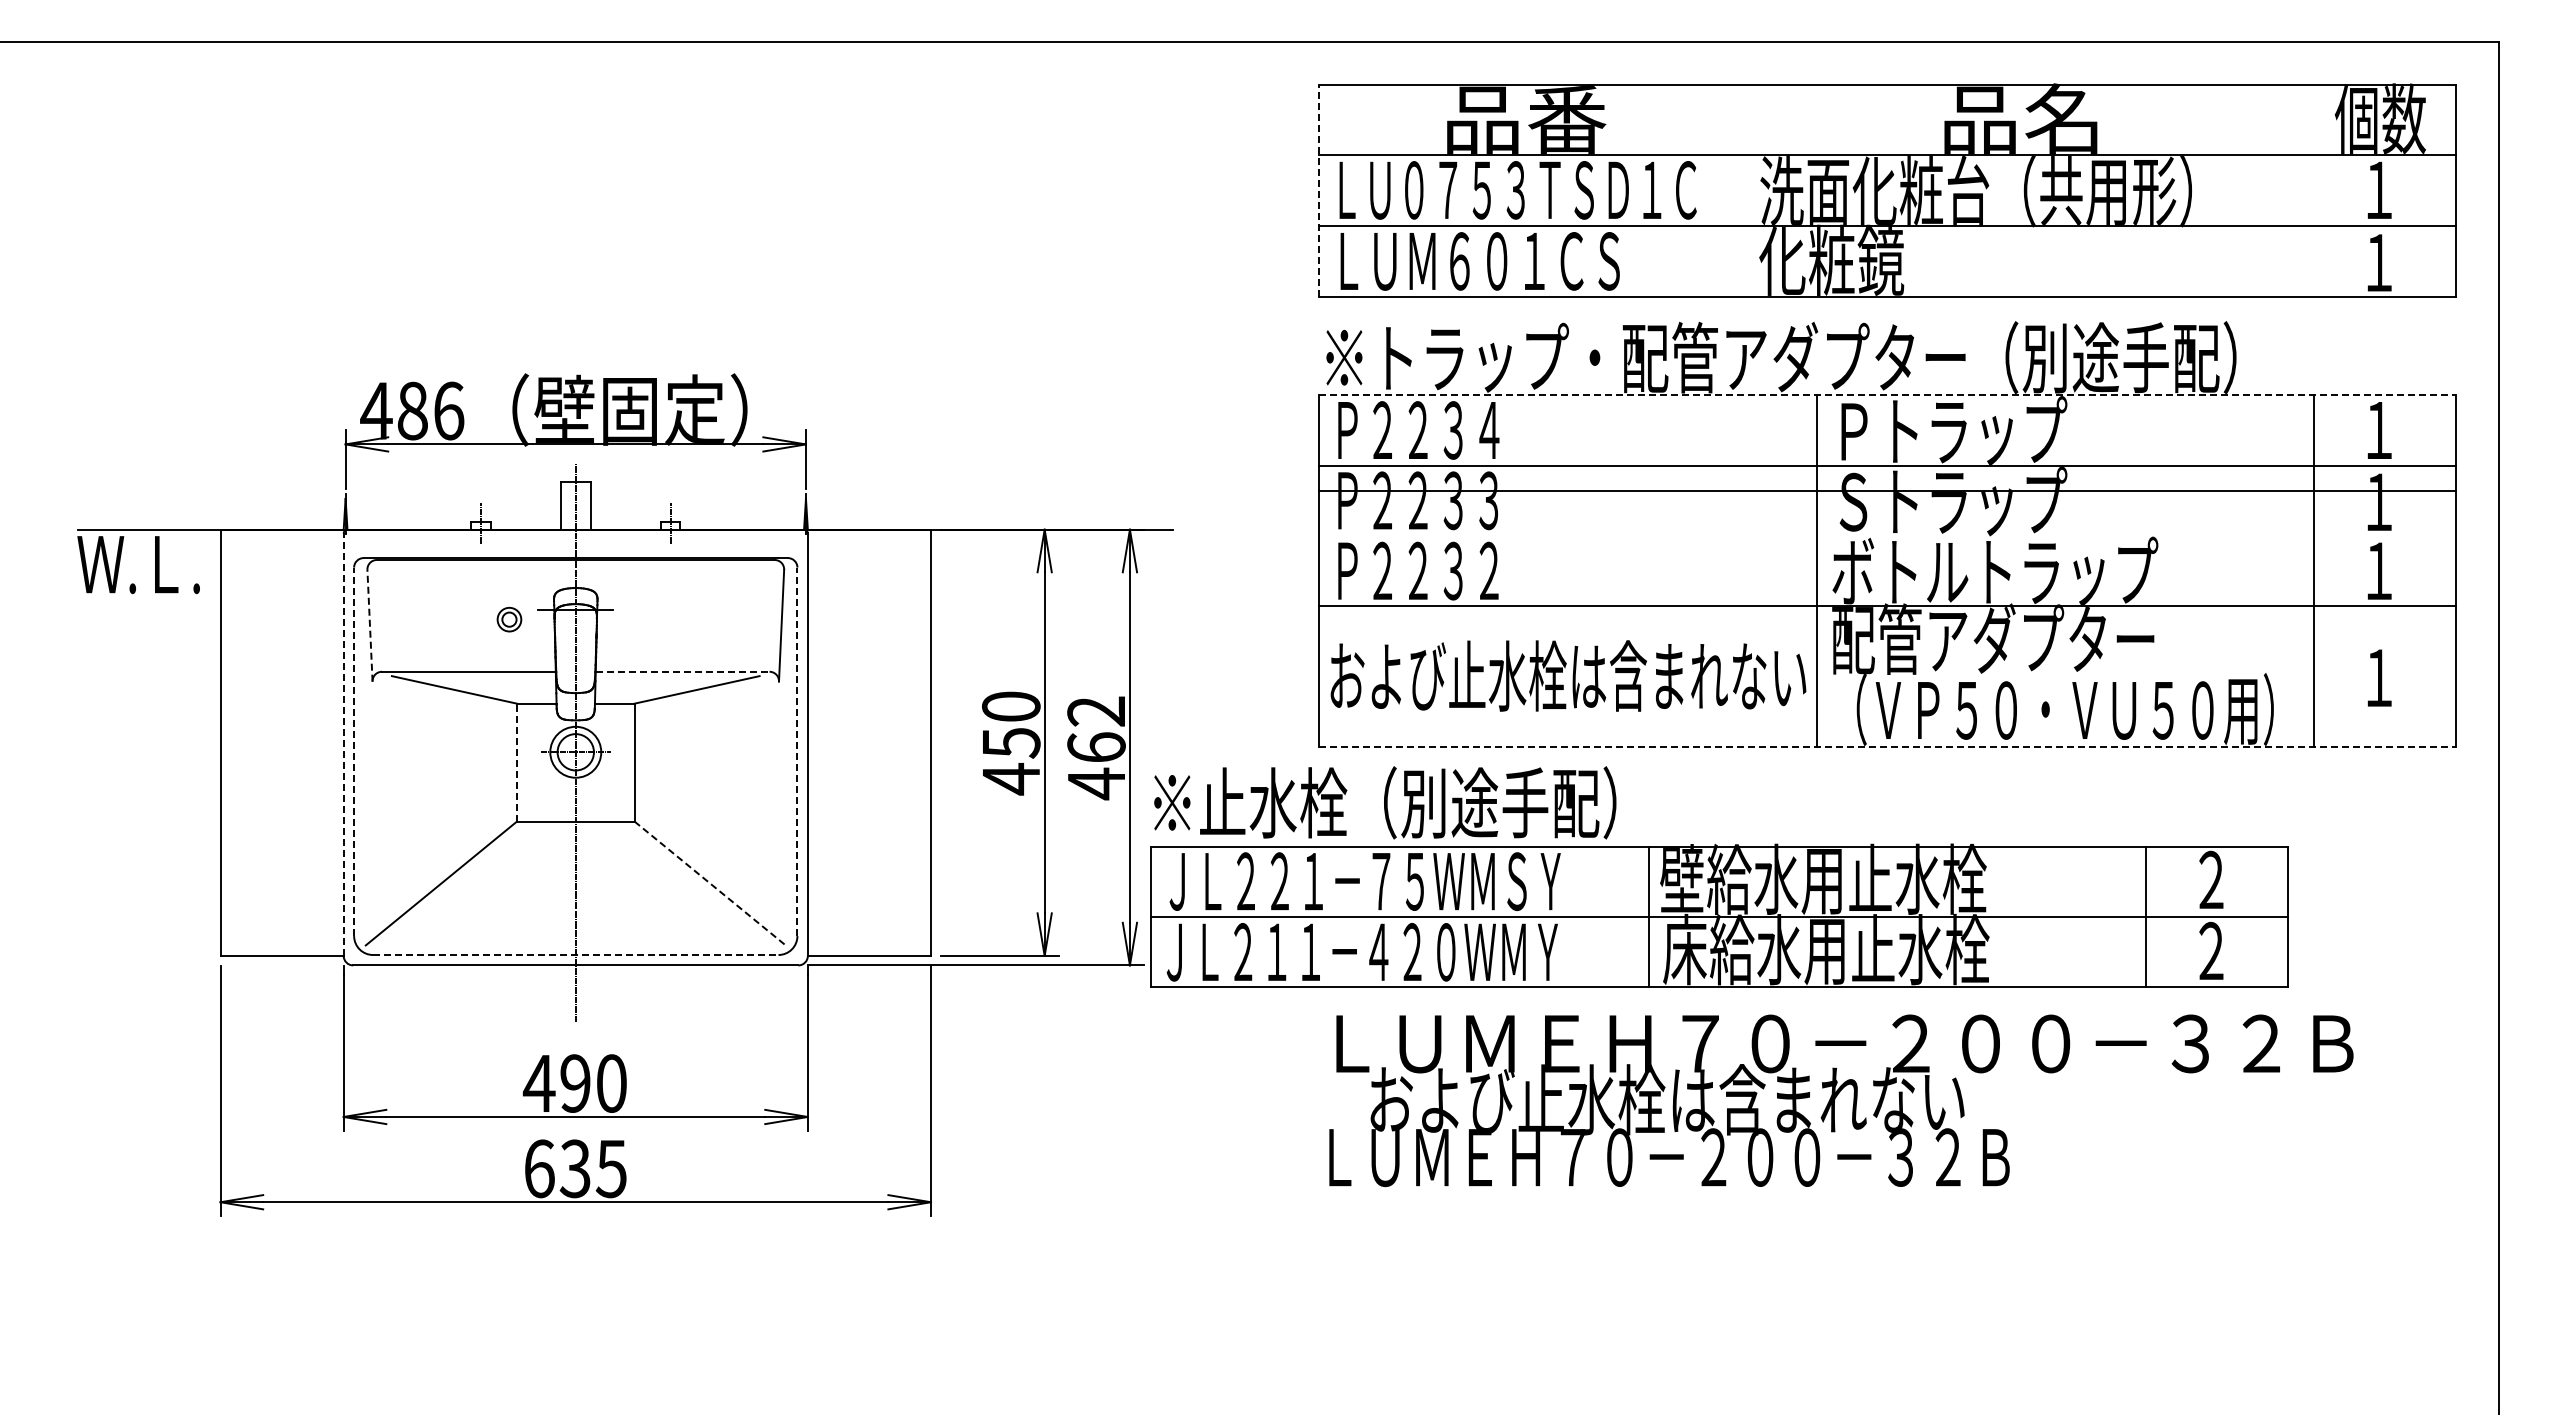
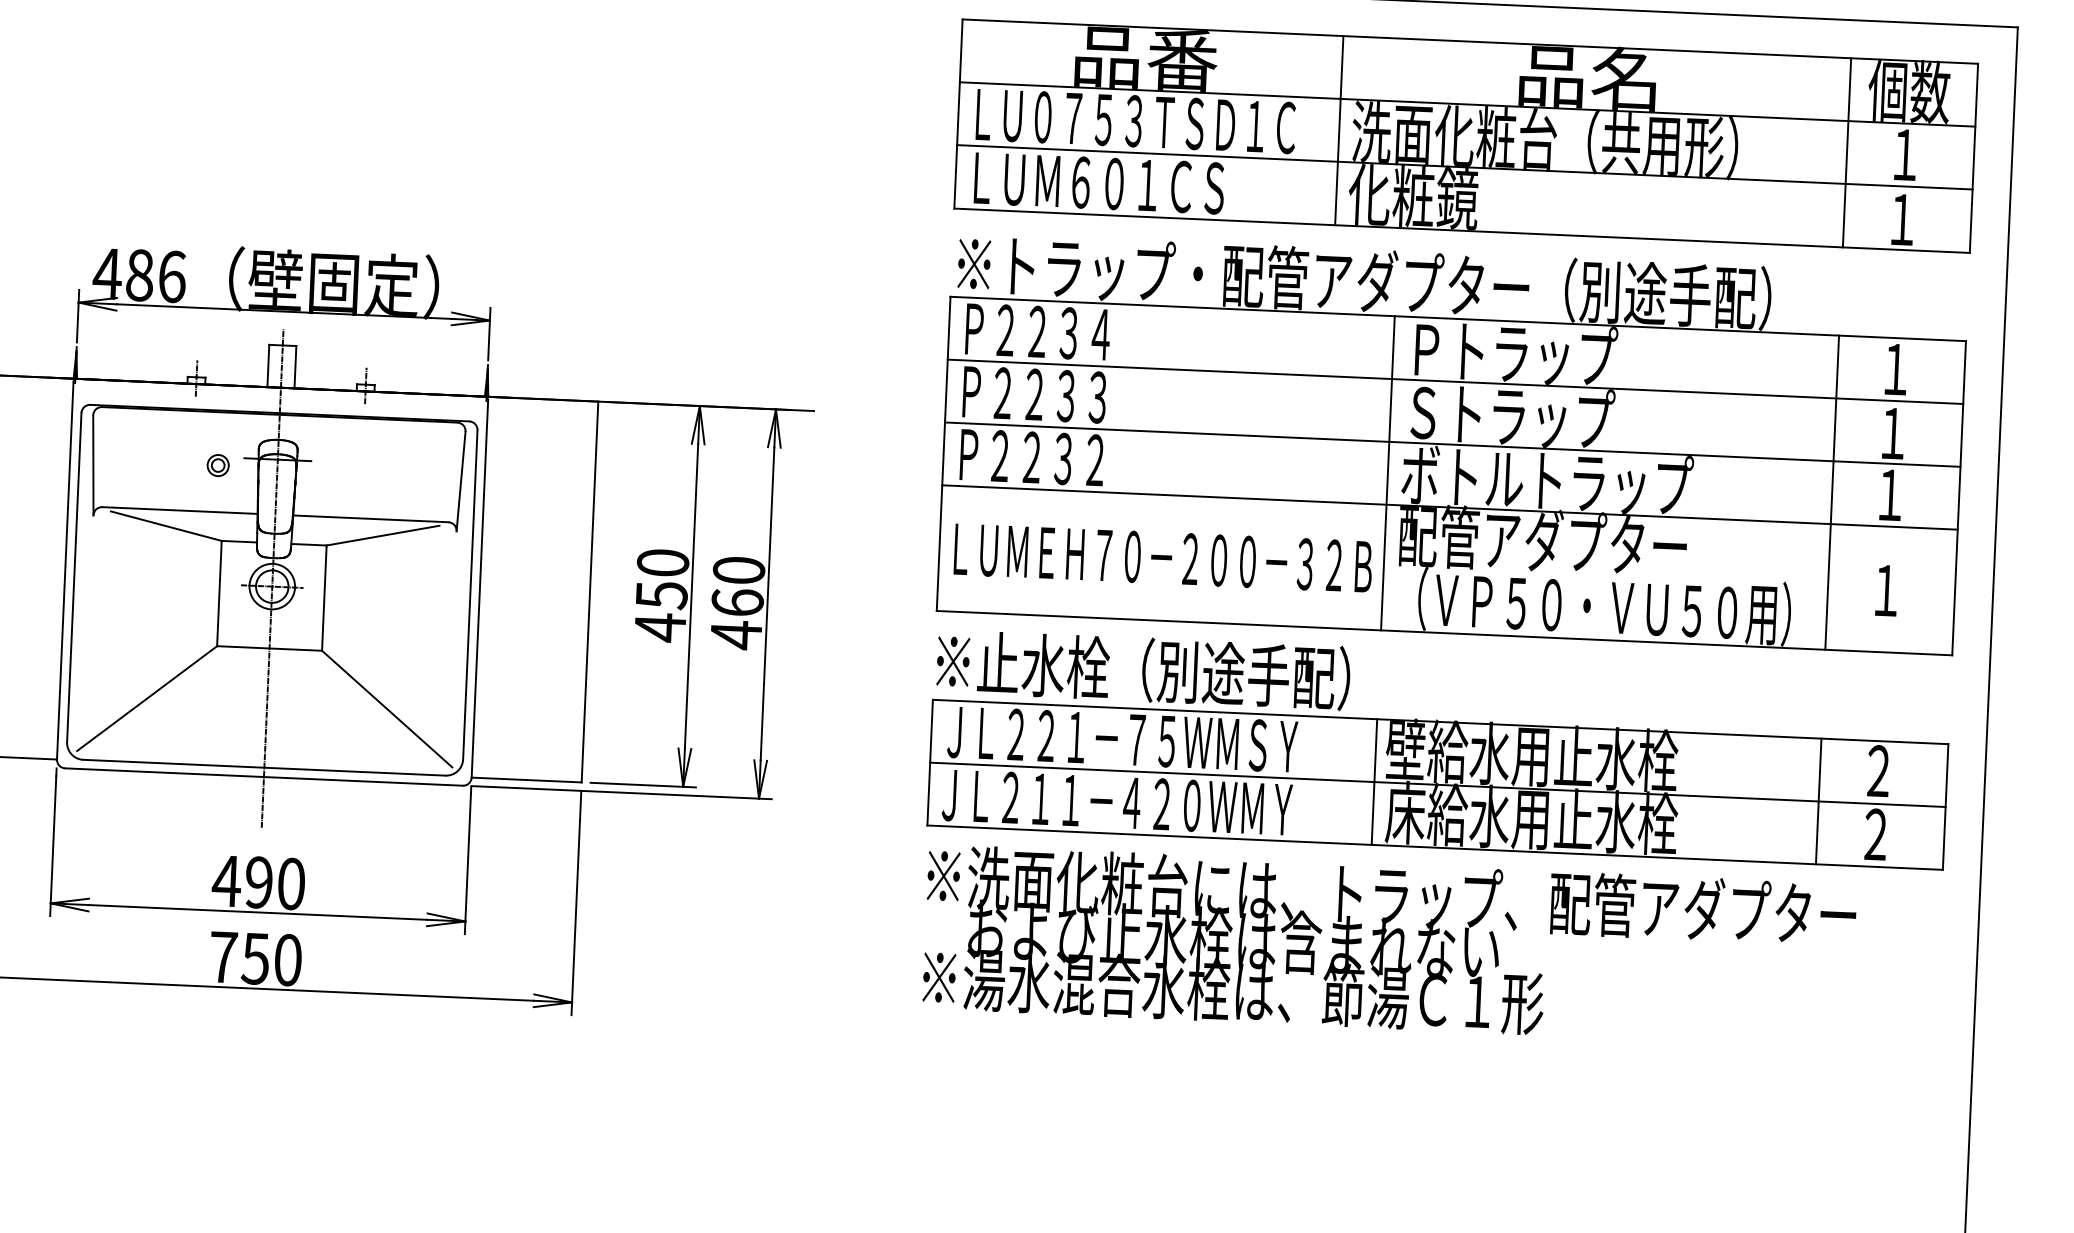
line: (1319, 190) -> (958, 113), dashed -> solid
line: (1745, 190) -> (1339, 130), added
line: (2314, 190) -> (1847, 152), added
line: (1888, 395) -> (1458, 319), dashed -> solid
line: (1887, 491) -> (1452, 445), moved
line: (370, 625) -> (93, 465), dashed -> solid
line: (682, 671) -> (370, 518), dashed -> solid
text: (1568, 675) -> (1162, 556), および止水栓は含まれない -> ＬＵＭＥＨ７０－２００－３２Ｂ
text: (1096, 711) -> (739, 570), 462 -> 460
line: (343, 744) -> (65, 570), dashed -> solid
line: (1888, 747) -> (1445, 633), dashed -> solid
line: (354, 751) -> (74, 577), dashed -> solid
line: (797, 751) -> (470, 594), dashed -> solid
line: (517, 762) -> (219, 593), dashed -> solid
part: (1719, 876) -> (1439, 748), moved
line: (710, 883) -> (387, 709), dashed -> solid
line: (575, 955) -> (264, 768), dashed -> solid
text: (1841, 1042) -> (1391, 895), ＬＵＭＥＨ７０－２００－３２Ｂ -> ※洗面化粧台には、トラップ、配管アダプター
text: (1669, 1156) -> (1233, 990), ＬＵＭＥＨ７０－２００－３２Ｂ -> ※湯水混合水栓は、節湯Ｃ１形
text: (575, 1168) -> (255, 958), 635 -> 750

